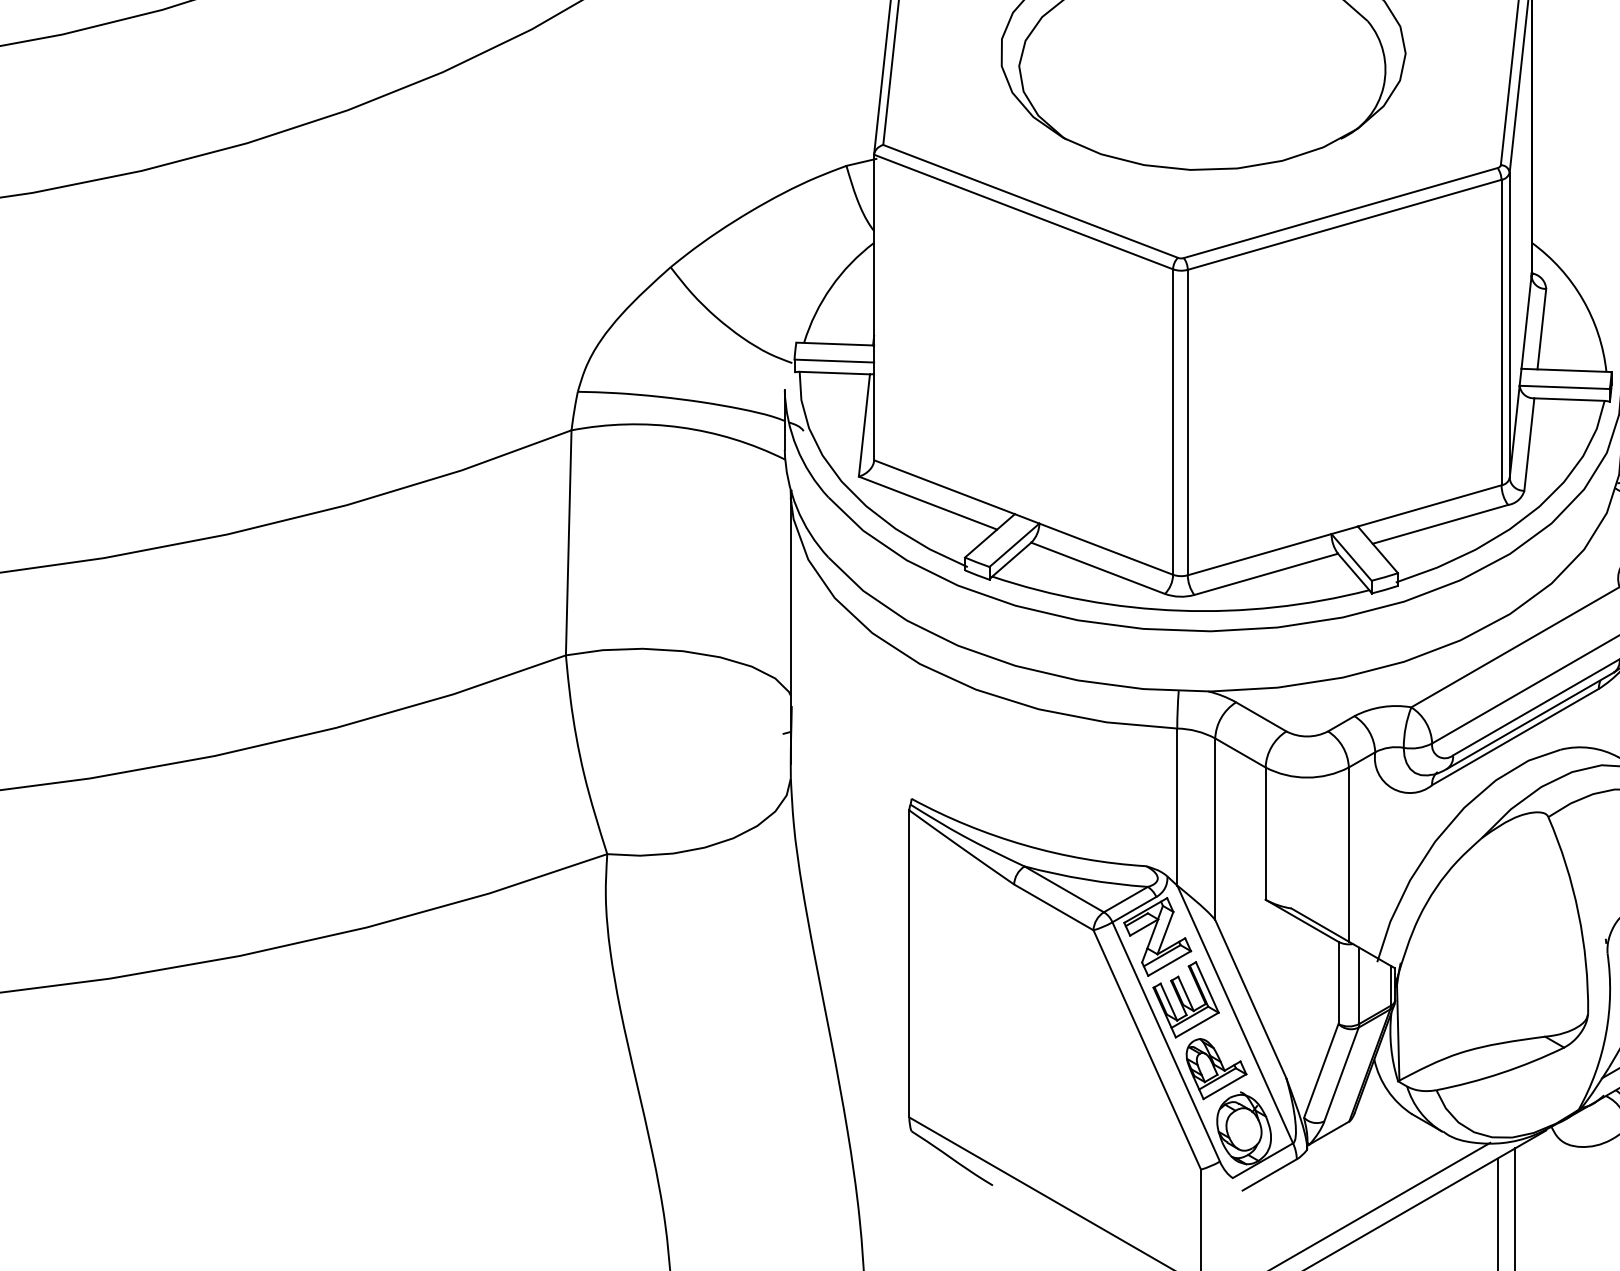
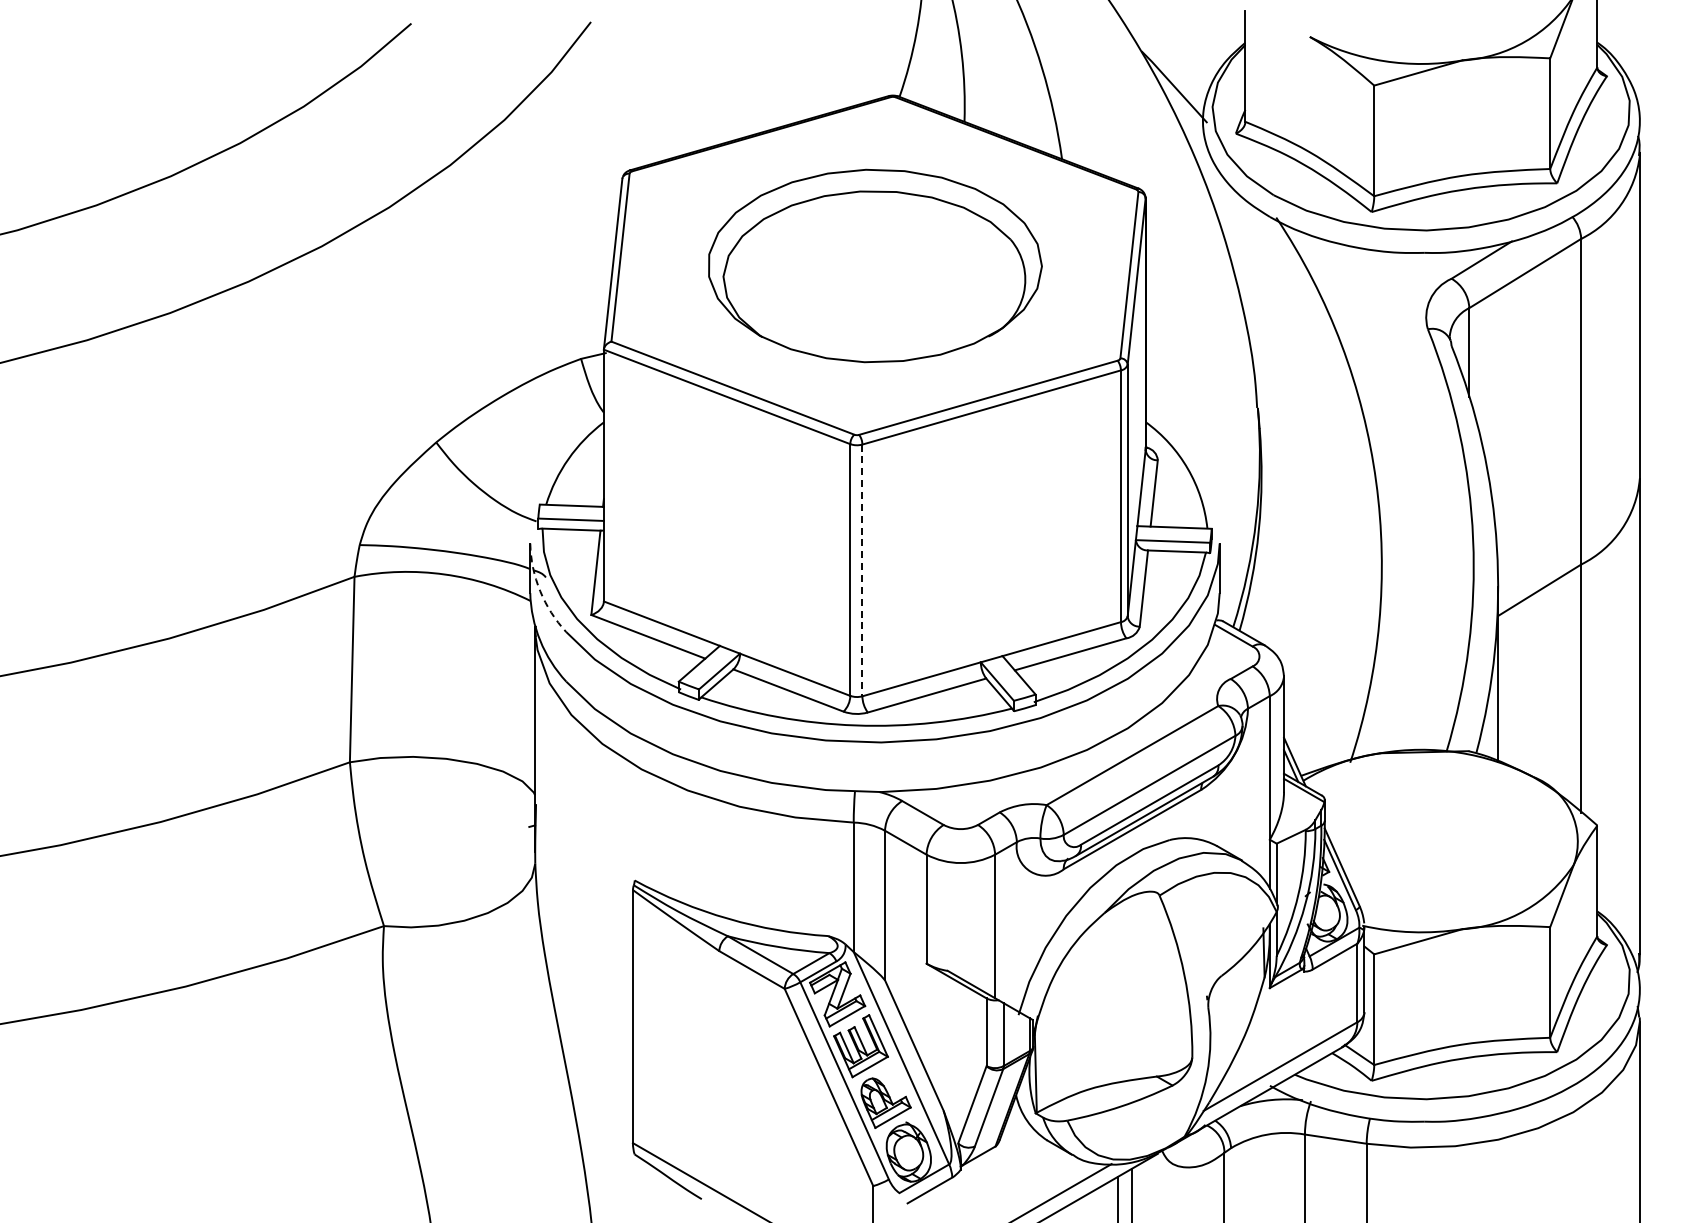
line: (1187, 422) -> (862, 570), solid -> dashed
arc: (797, 448) -> (540, 591), solid -> dashed

